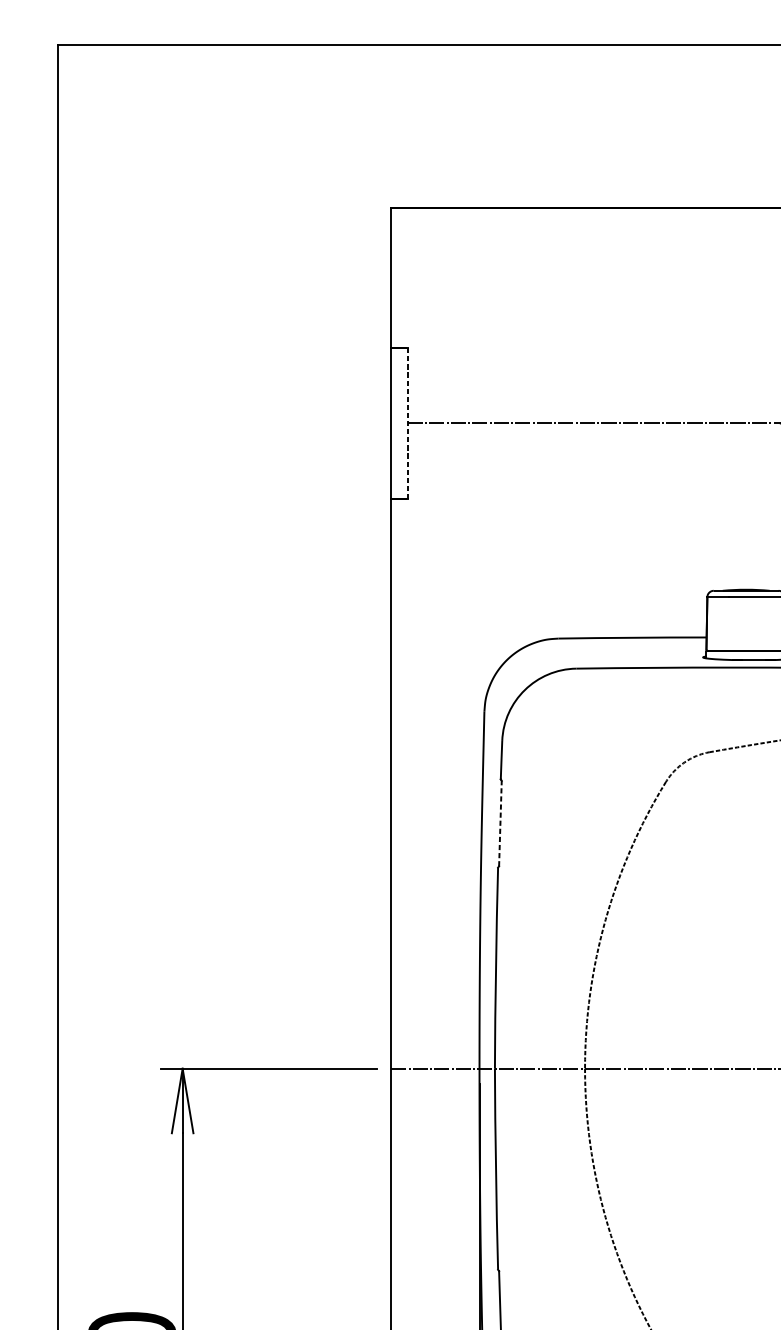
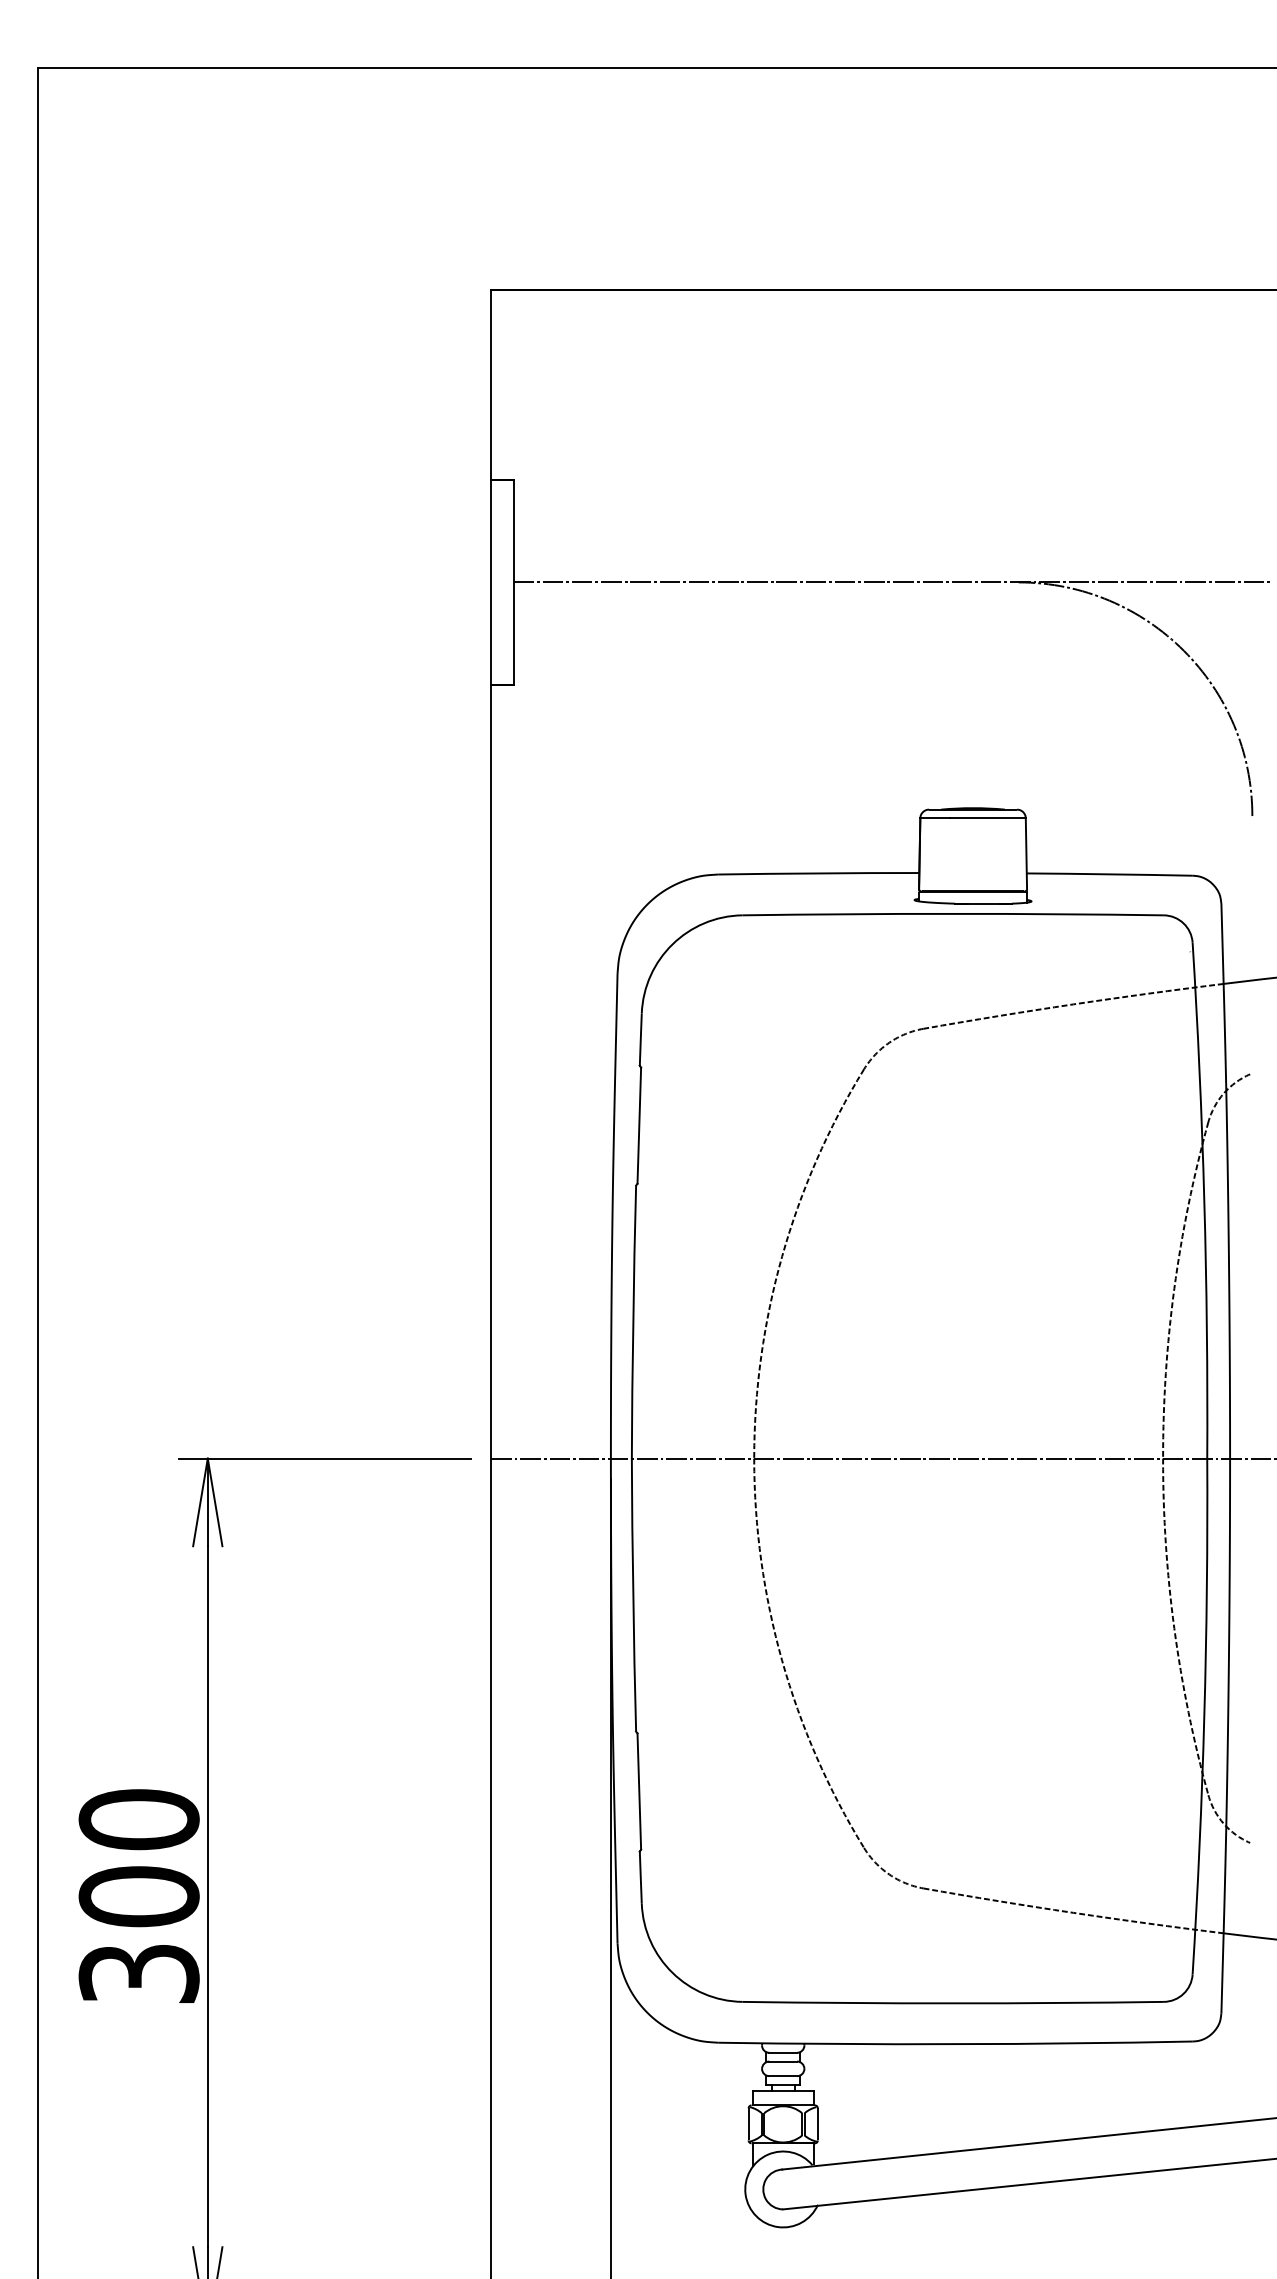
line: (407, 423) -> (513, 582), dashed -> solid
line: (500, 823) -> (639, 1125), dashed -> solid

